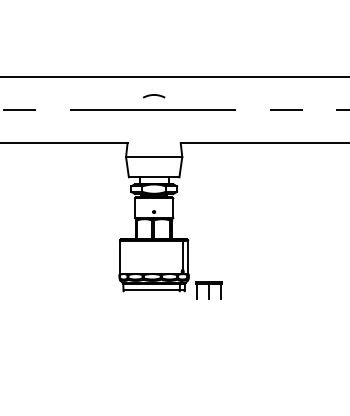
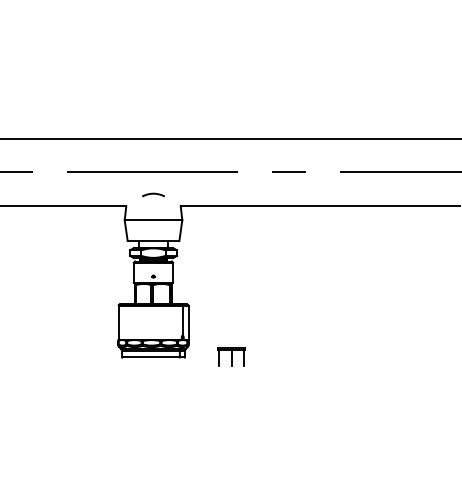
curve: (154, 95) -> (153, 194), moved
part: (208, 290) -> (231, 356), moved

